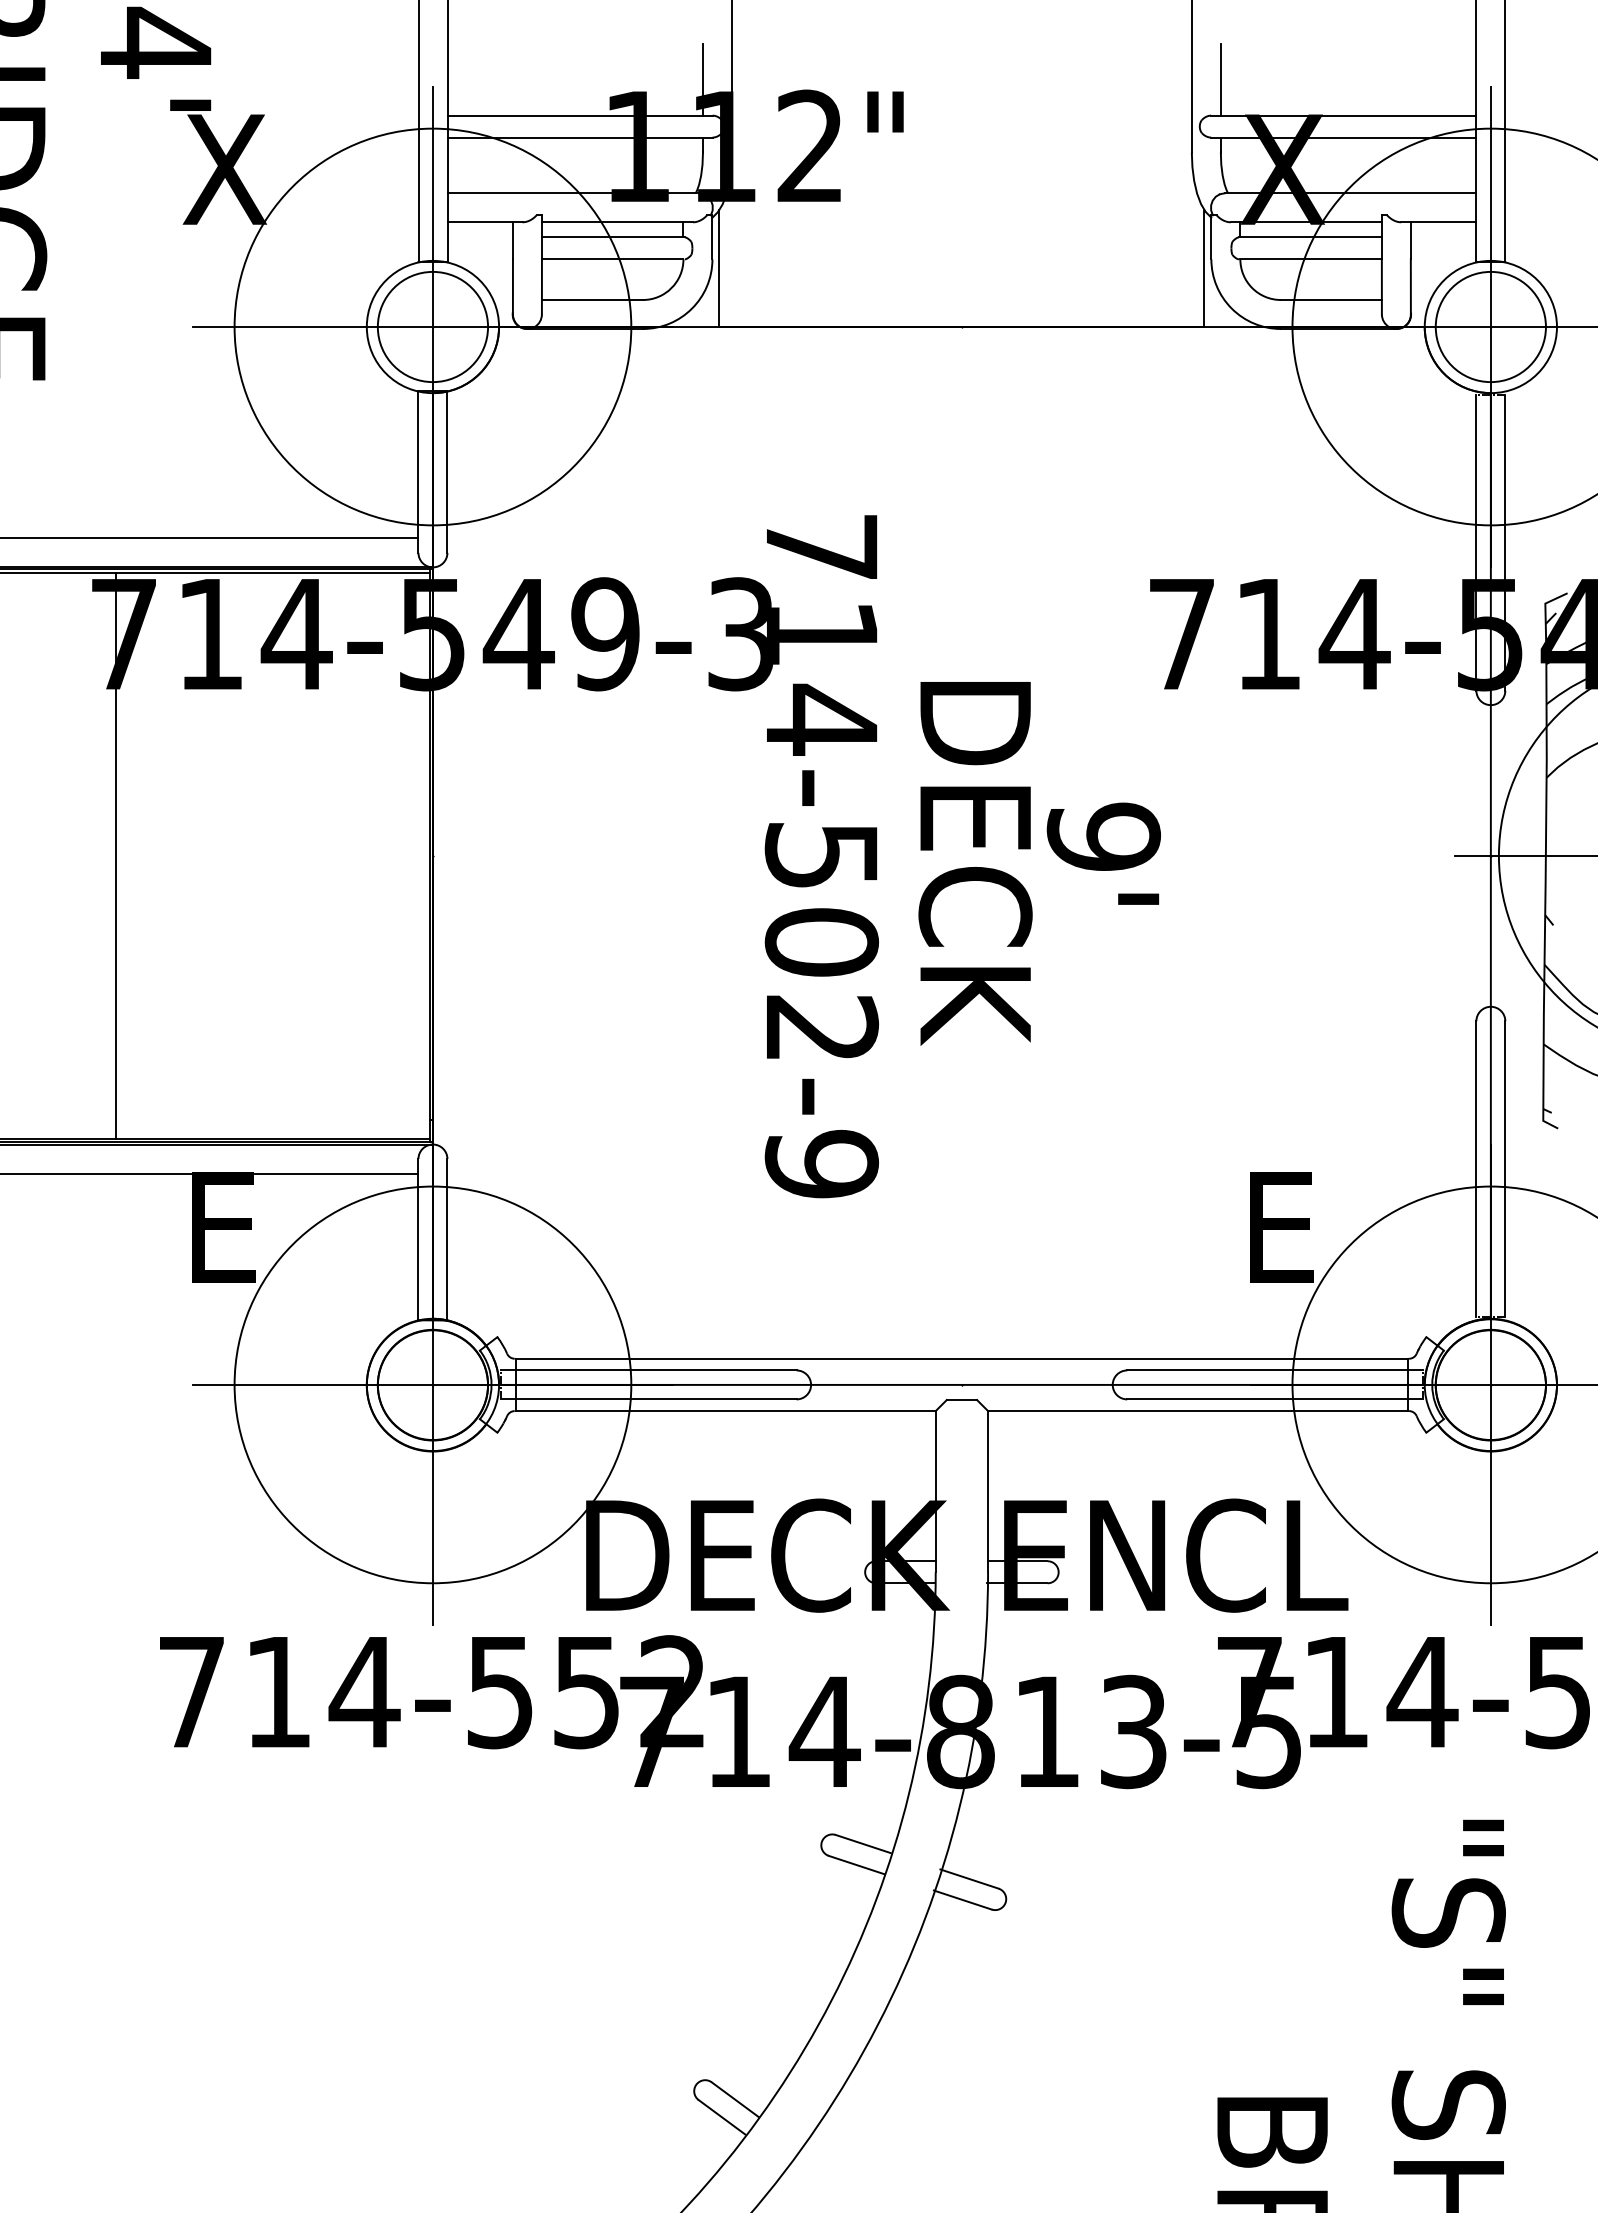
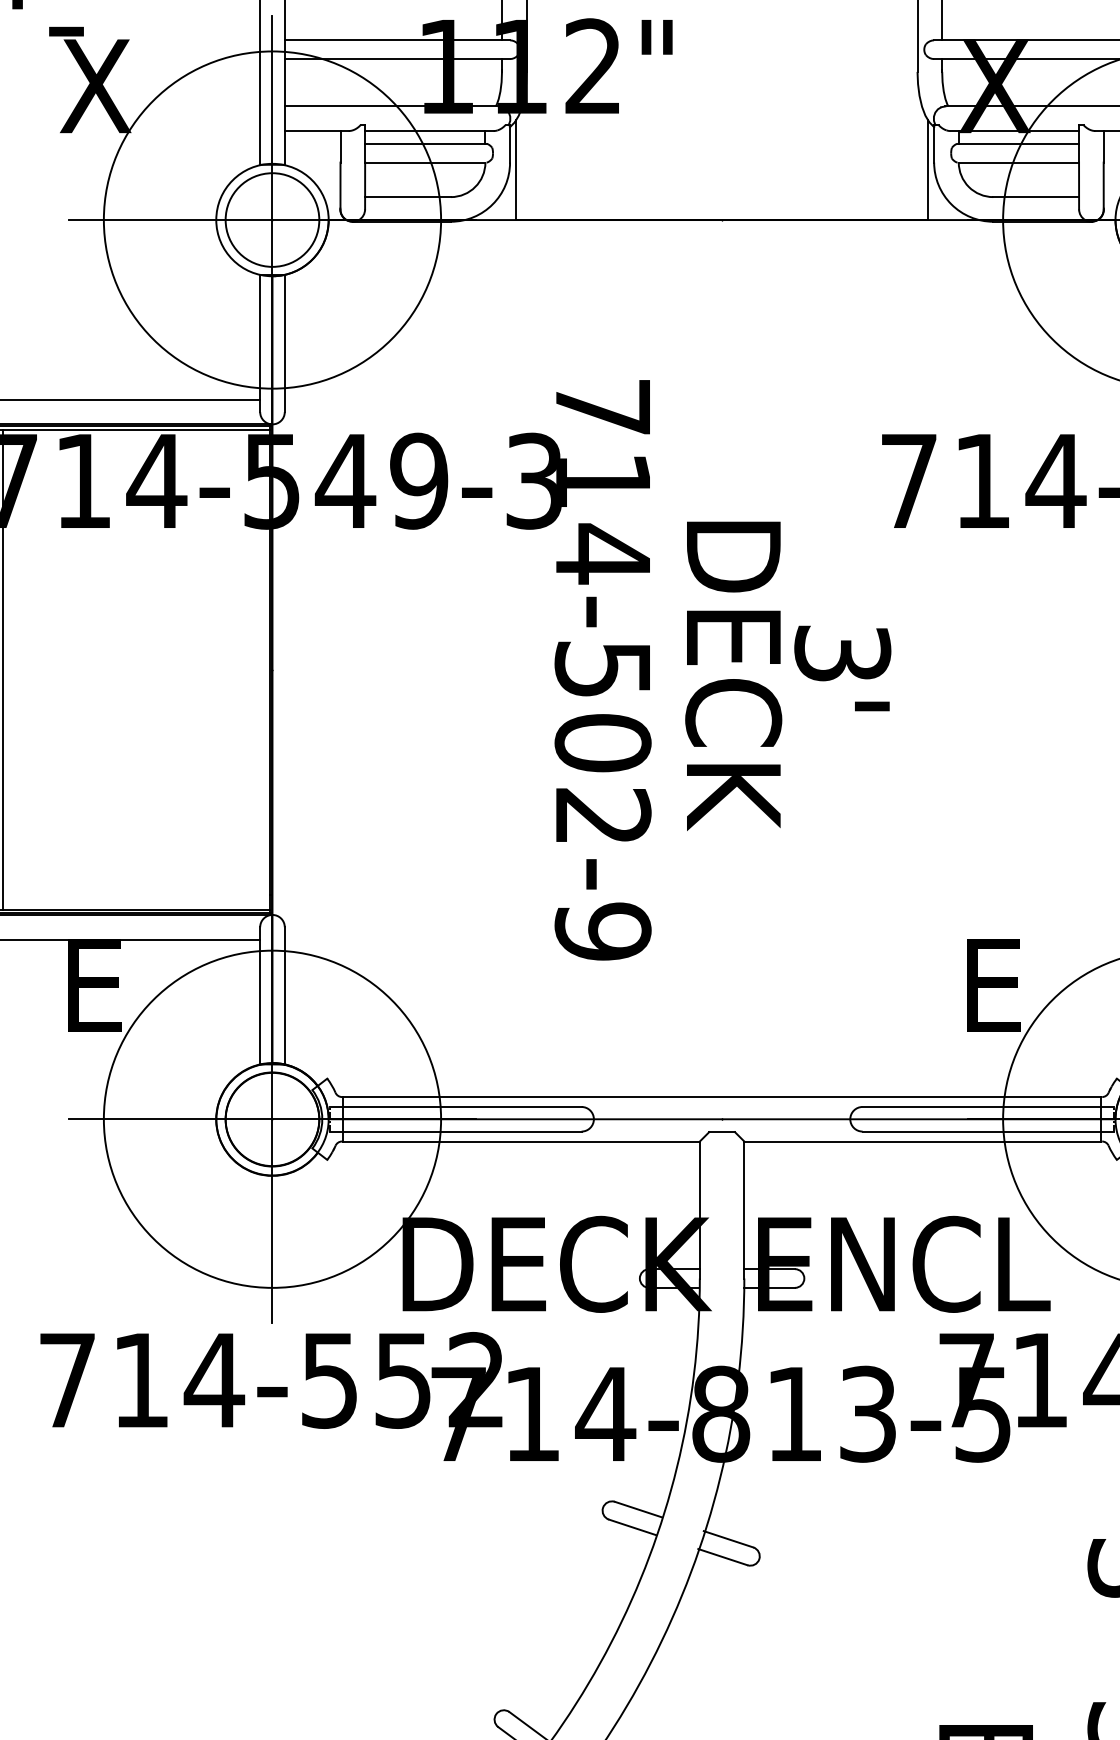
text: (1103, 836) -> (842, 653), 9' -> 3'

